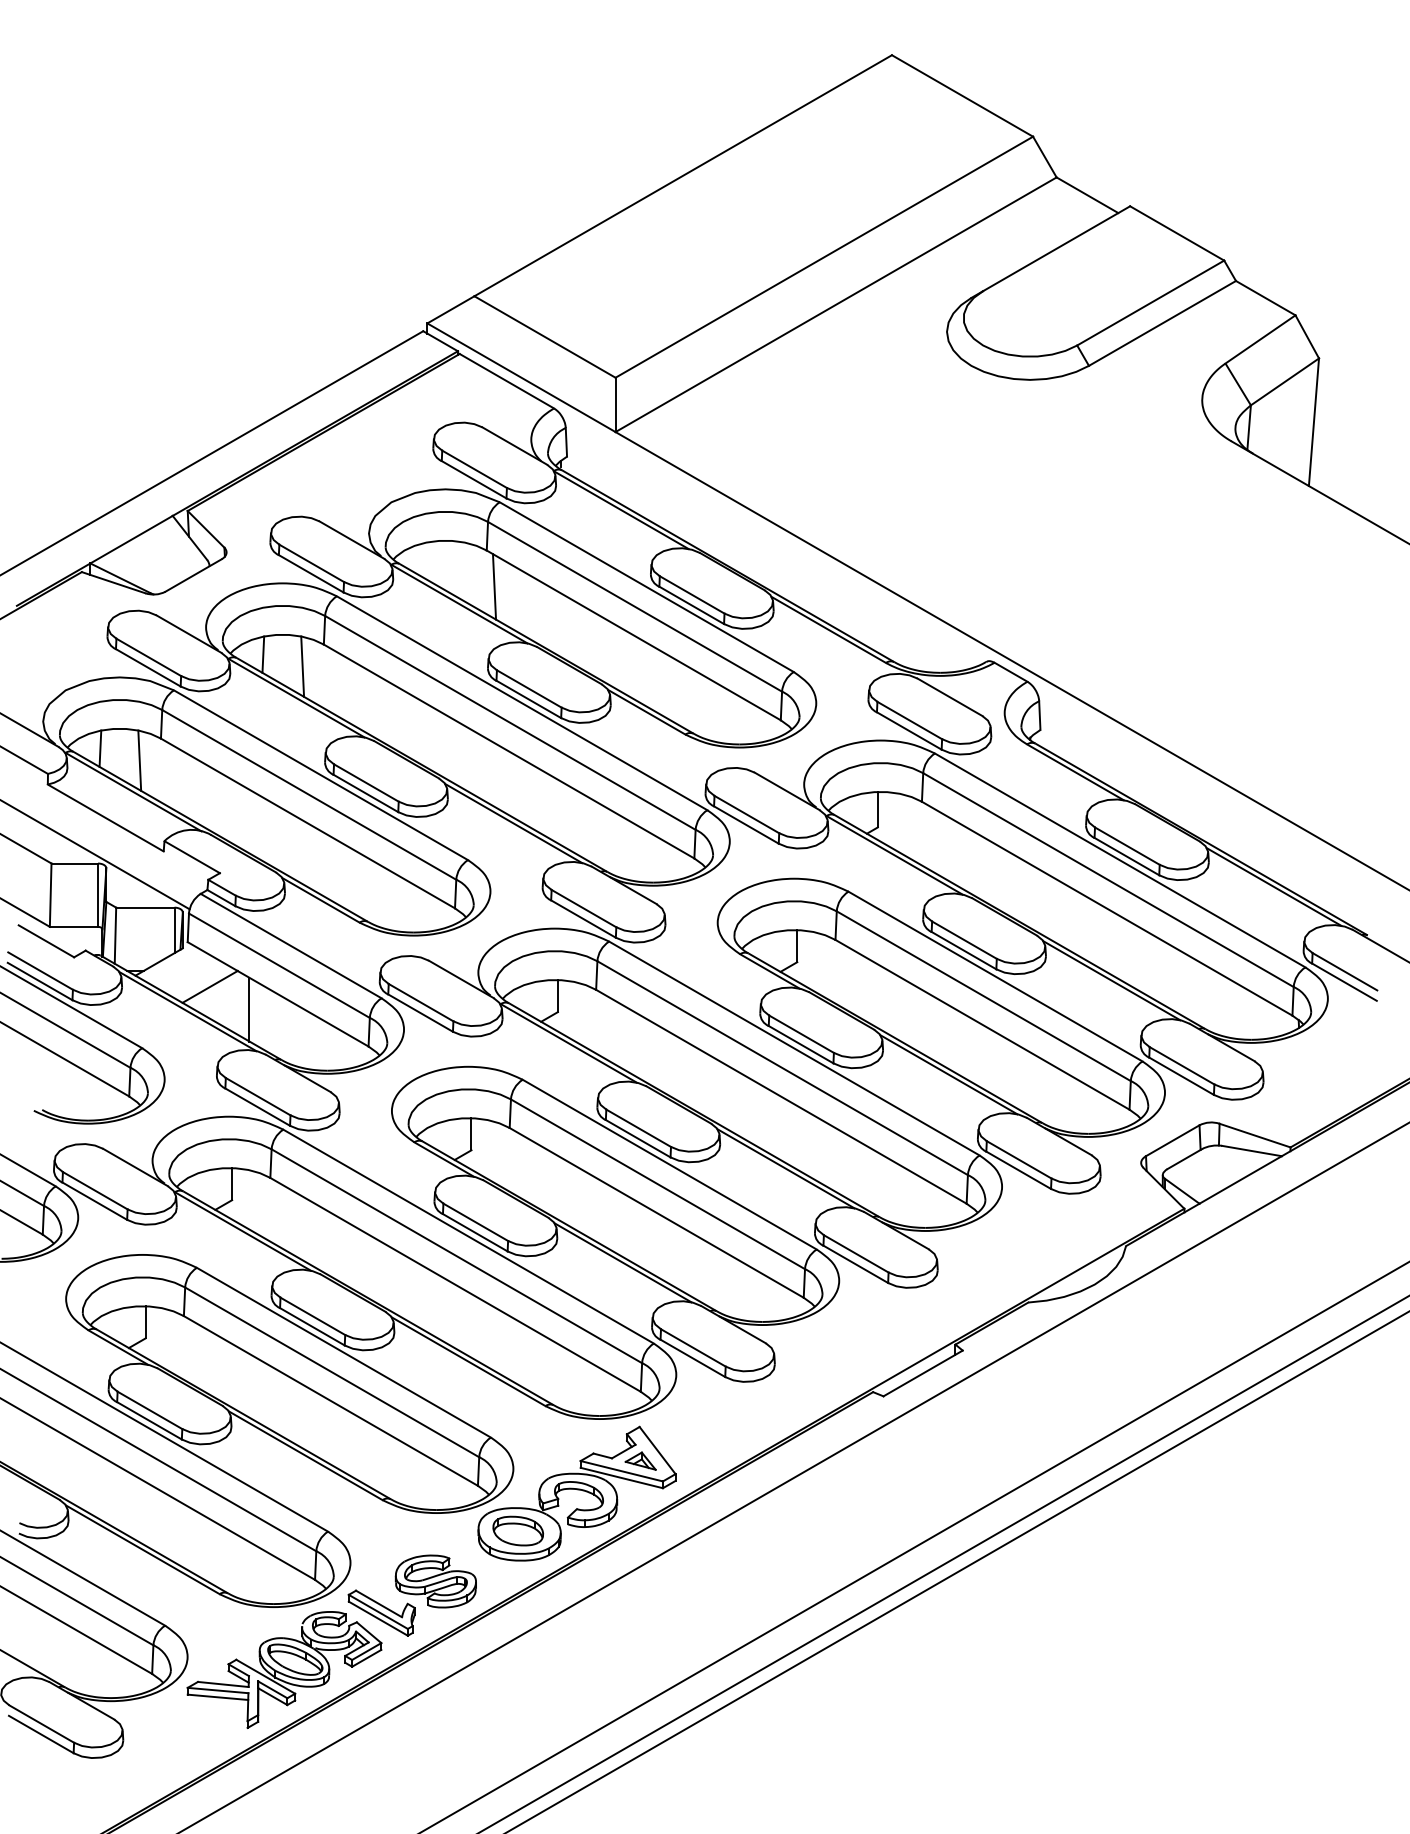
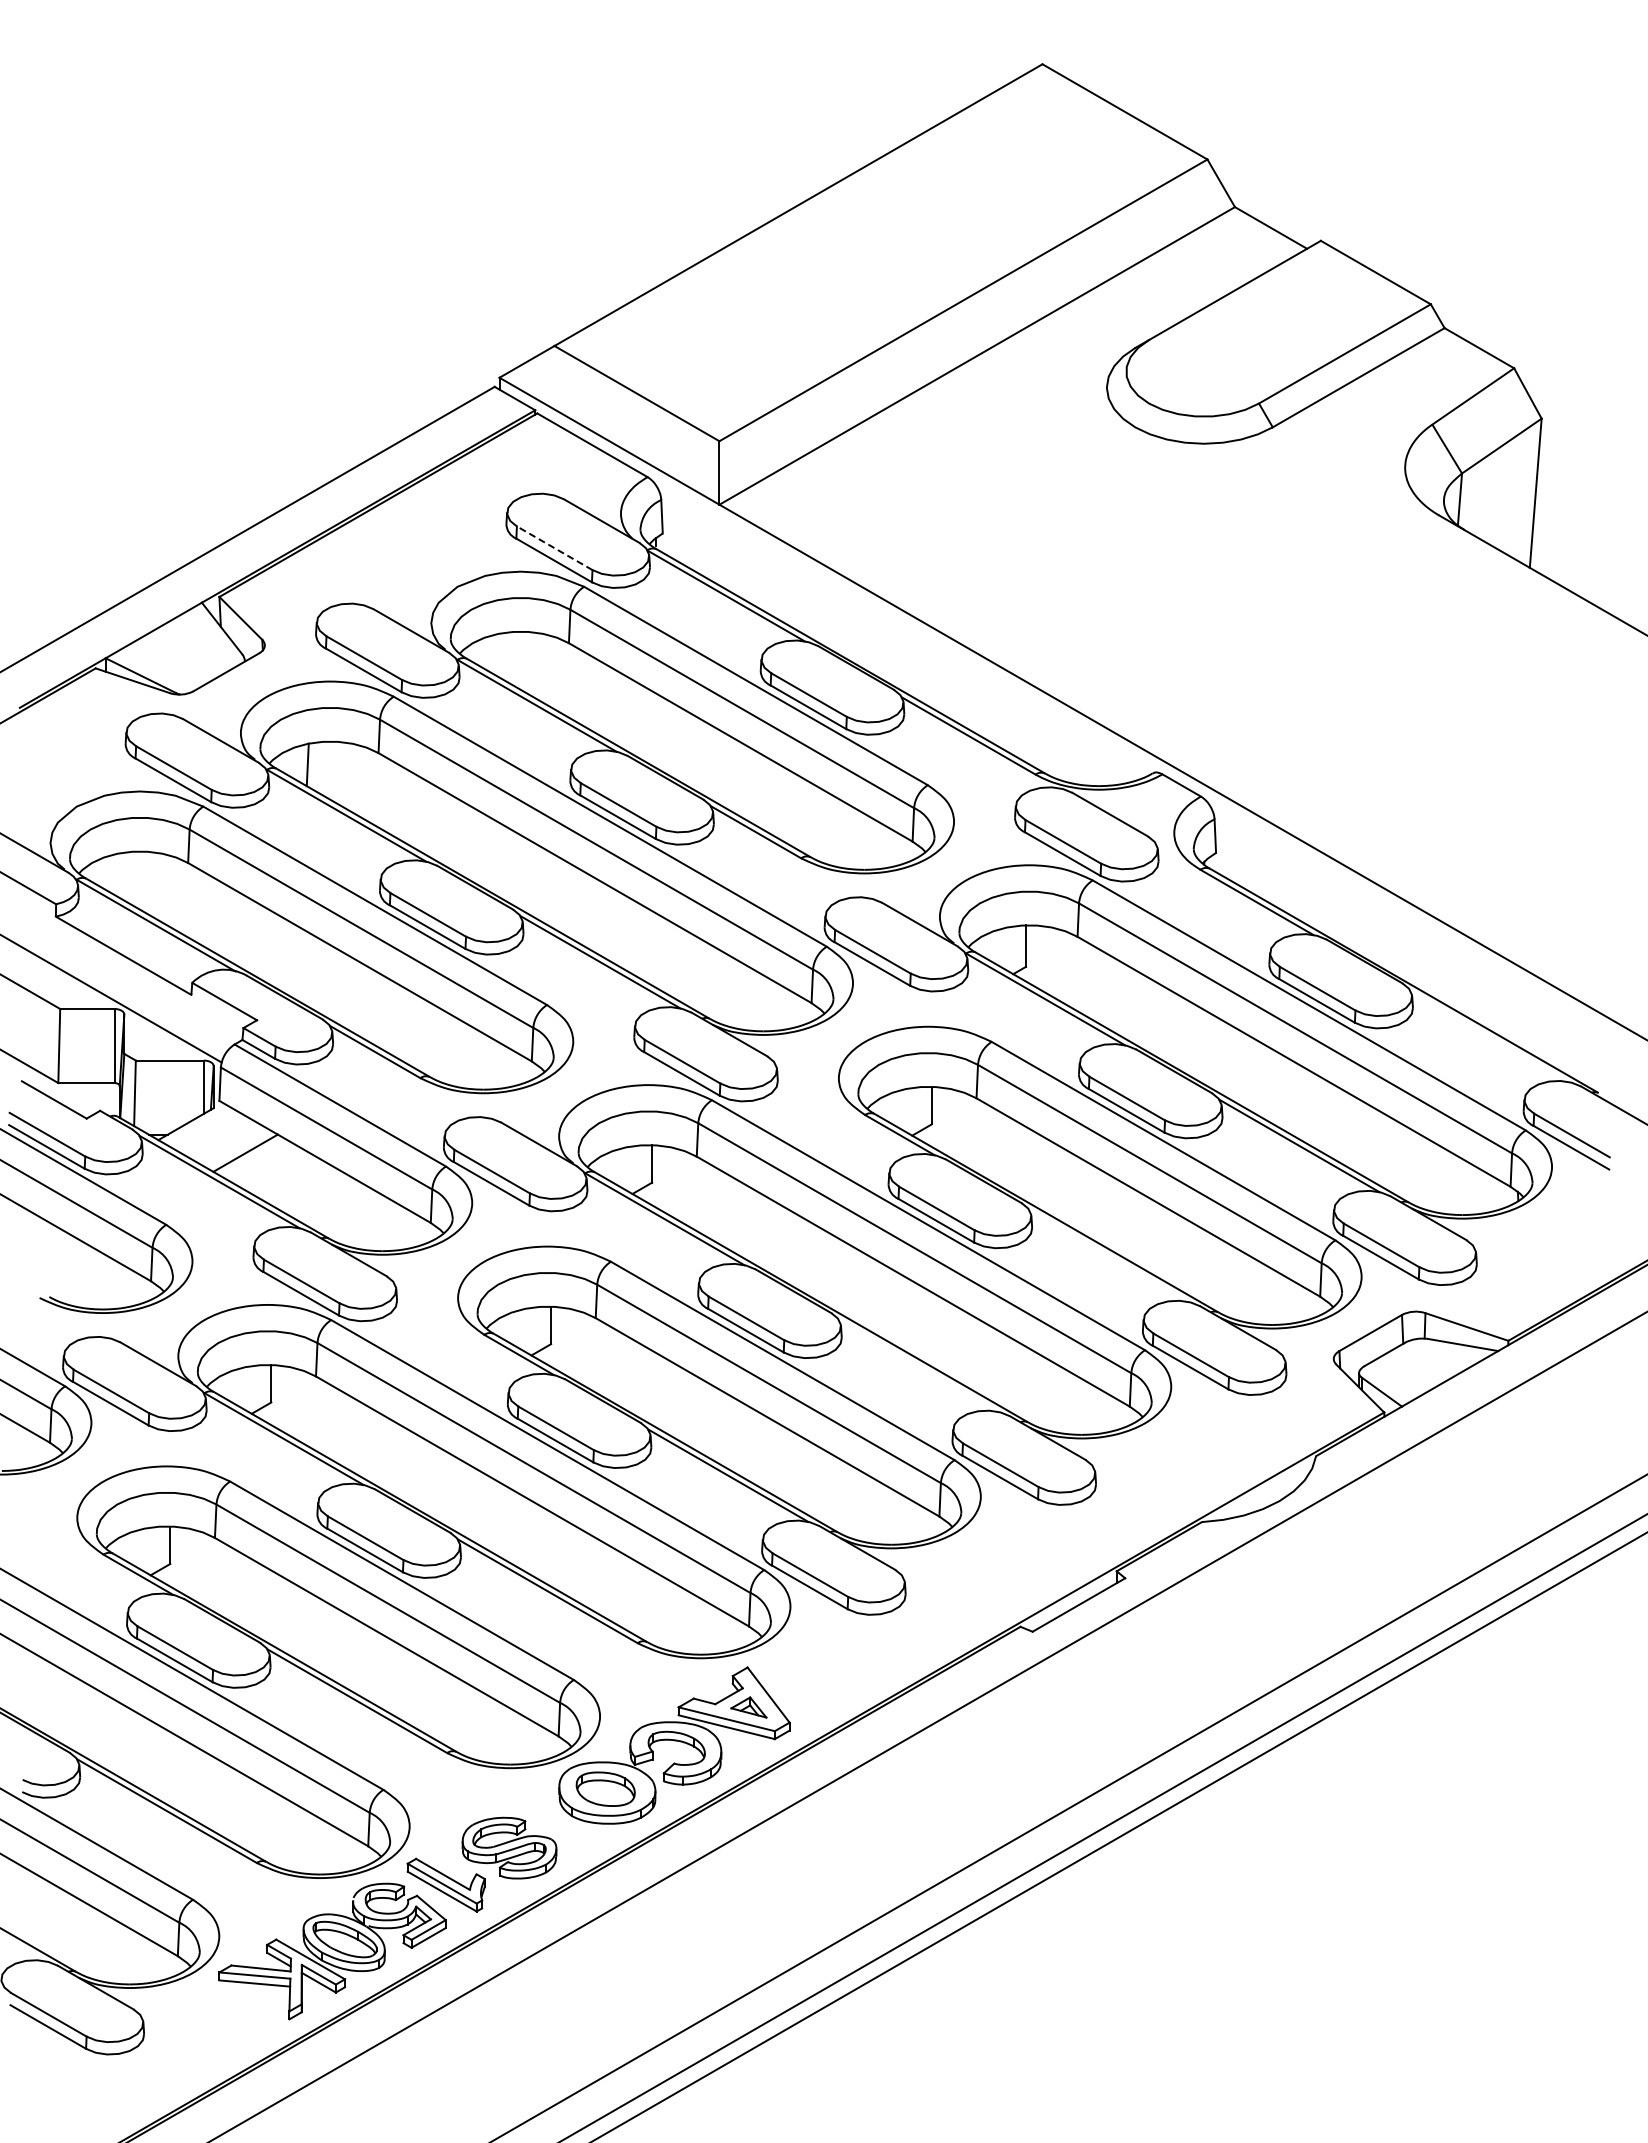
line: (474, 469) -> (554, 548), solid -> dashed
line: (494, 586) -> (577, 685), removed
line: (302, 666) -> (353, 778), removed
line: (100, 748) -> (117, 874), removed
line: (139, 760) -> (163, 888), removed
line: (1273, 887) -> (1488, 1036), removed
line: (249, 1009) -> (291, 1179), removed
line: (949, 1074) -> (1109, 1255), removed
line: (785, 1168) -> (918, 1365), removed

